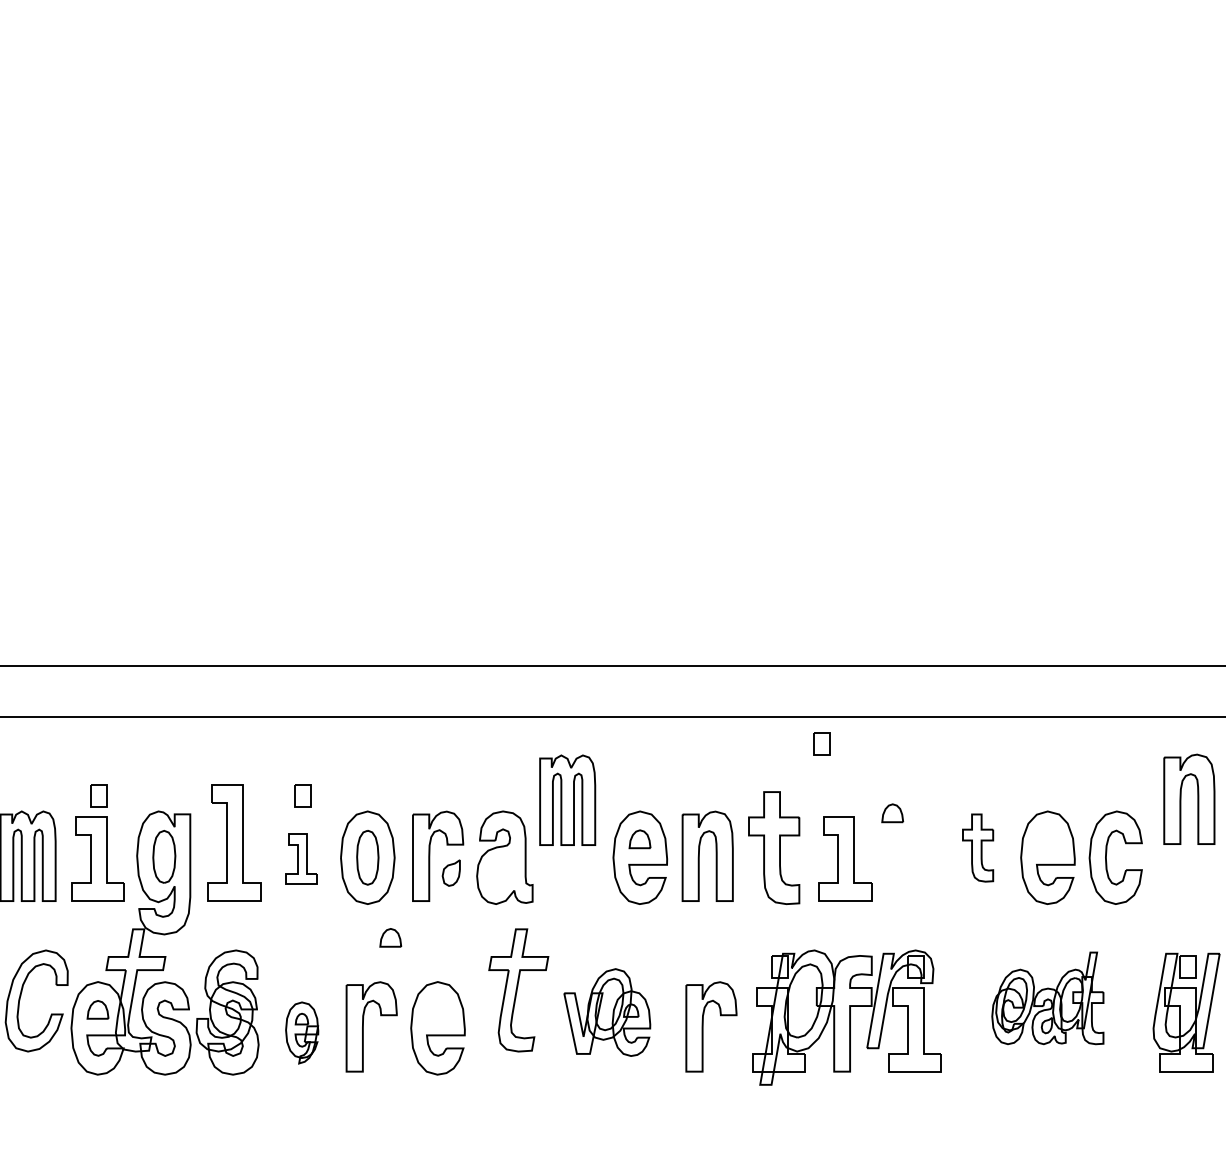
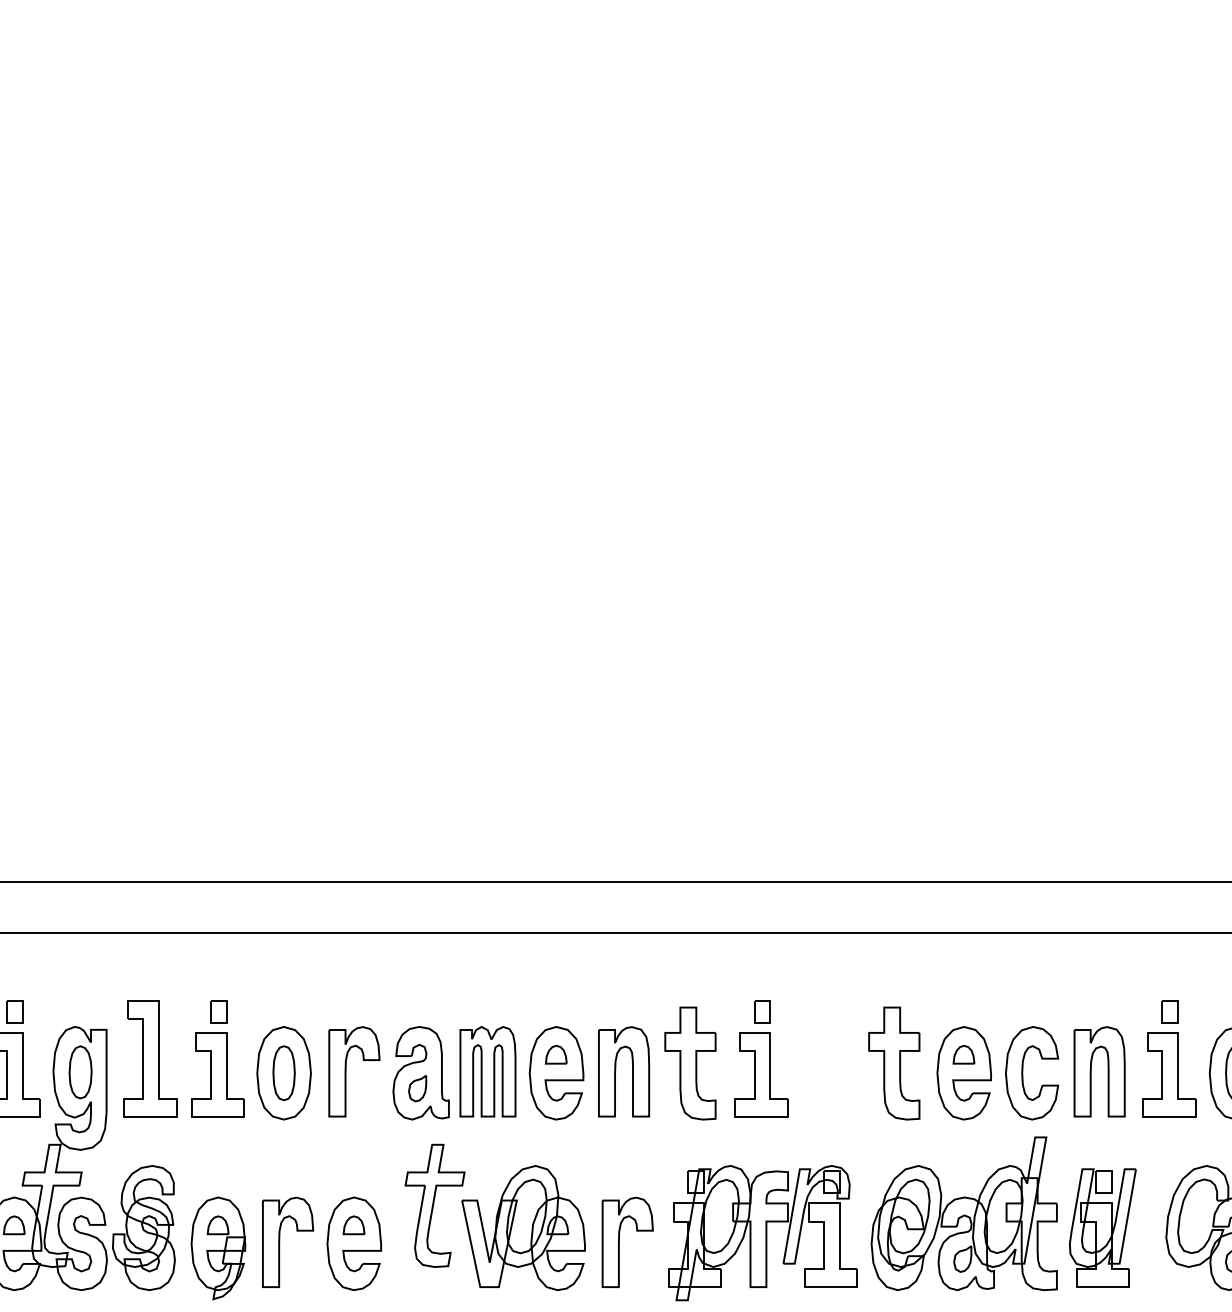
part: (822, 744) -> (762, 1011), moved
part: (1181, 799) -> (1091, 1071), moved
part: (567, 800) -> (487, 1071), moved
part: (892, 813) -> (963, 1054), moved
part: (978, 848) -> (894, 1063), size x1.67
part: (301, 859) -> (217, 1074), size x1.67
part: (451, 873) -> (417, 1088), moved
part: (390, 938) -> (353, 1225), moved
part: (1047, 998) -> (963, 1213), size x1.67
part: (607, 1012) -> (523, 1227), size x1.43
part: (302, 1033) -> (218, 1248), size x1.67

